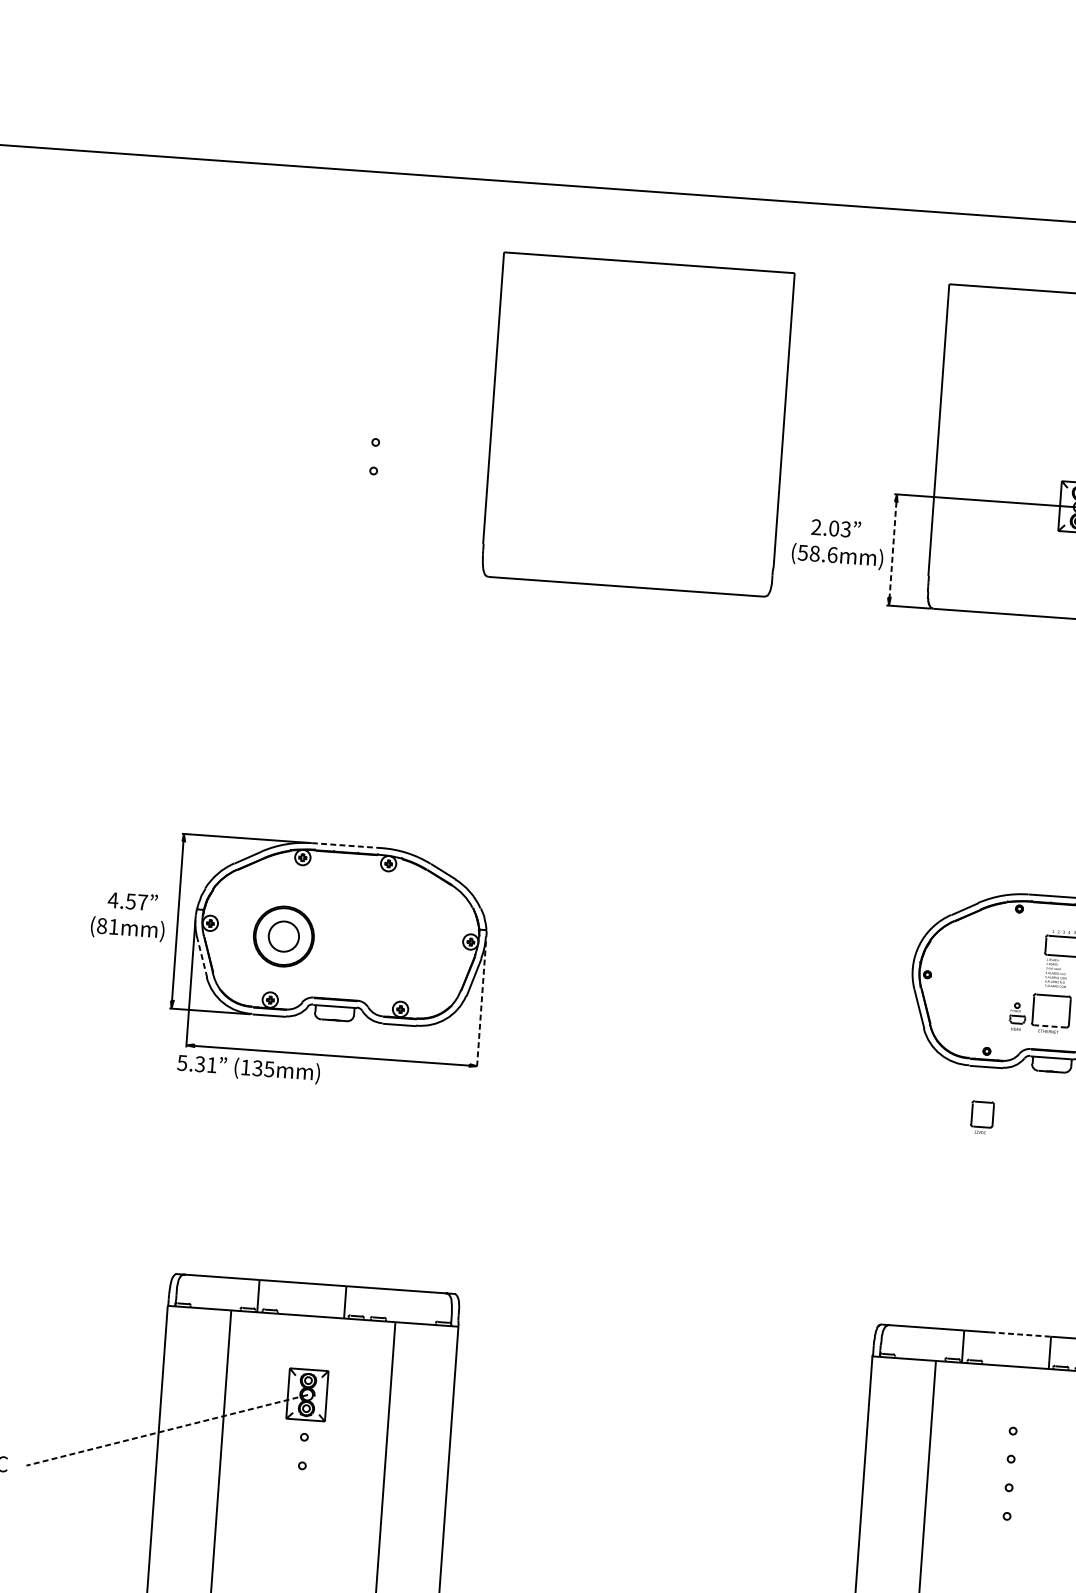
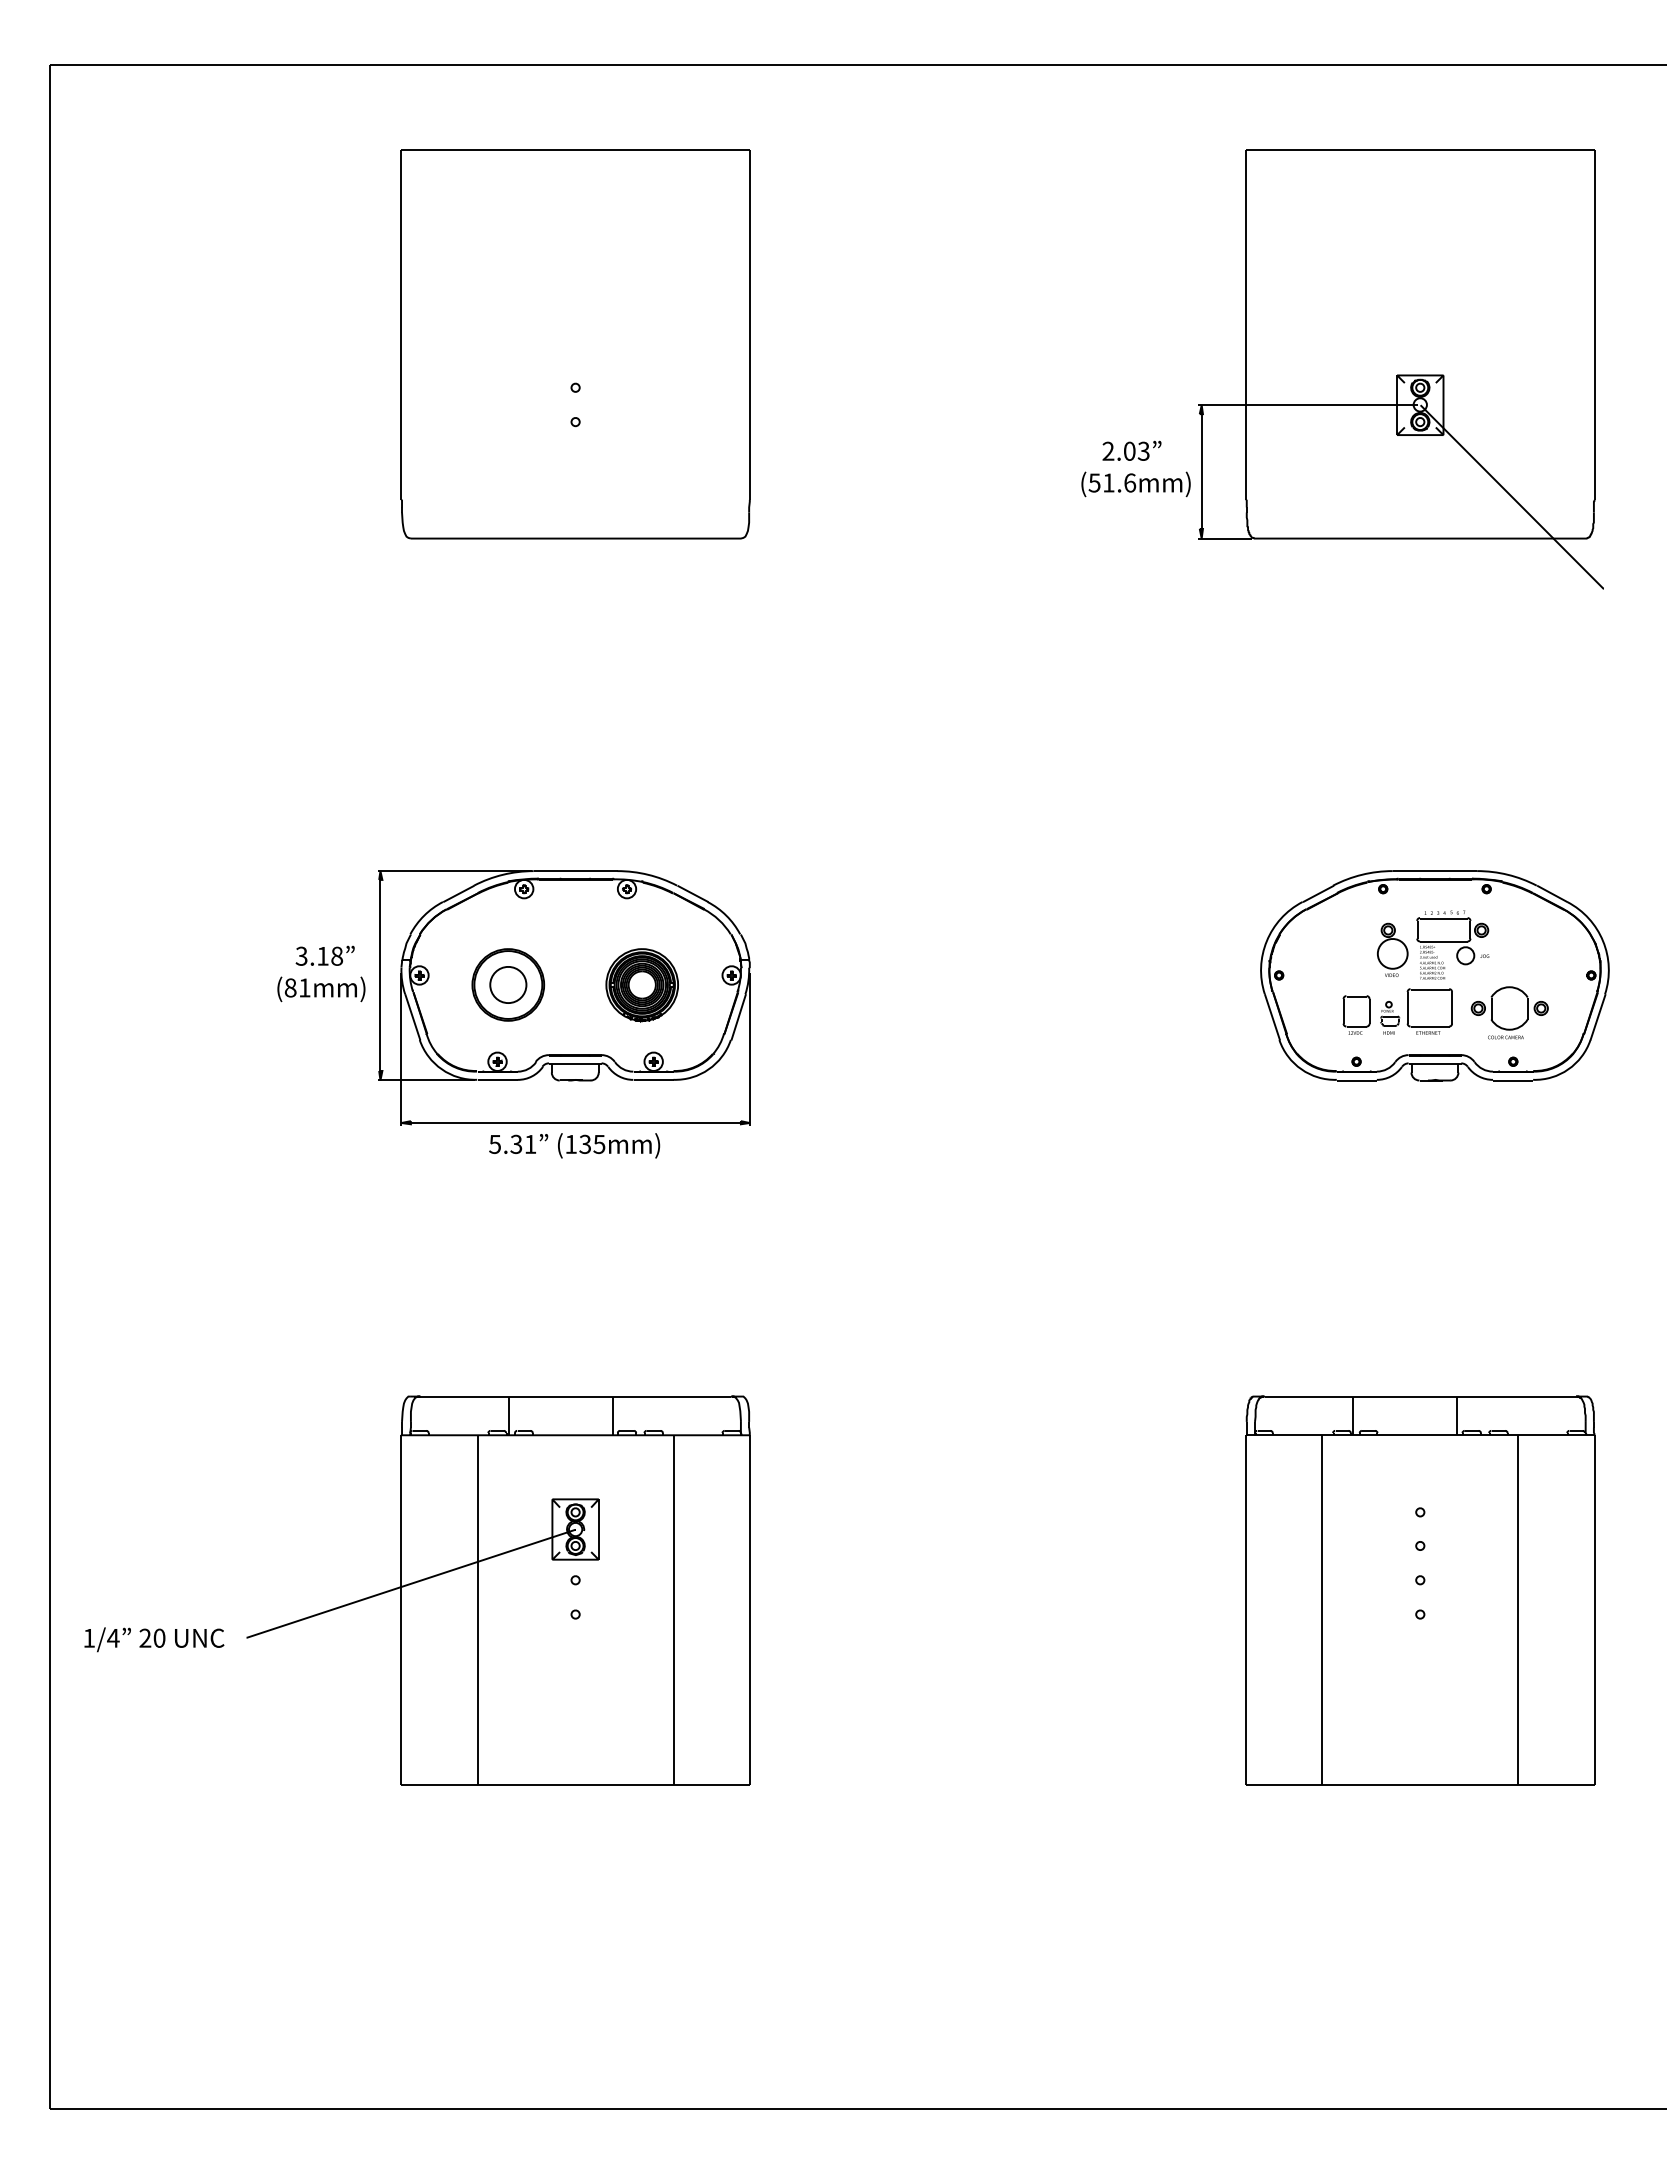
part: (637, 424) -> (575, 344), moved
line: (892, 550) -> (1201, 472), dashed -> solid
text: (814, 553) -> (1108, 482), (58.6mm) -> (51.6mm)
line: (346, 845) -> (575, 871), dashed -> solid
text: (128, 900) -> (319, 955), 4.57 -> 3.18
part: (394, 945) -> (641, 985), added
line: (202, 957) -> (412, 1016), dashed -> solid
part: (1023, 959) -> (1392, 949), added
line: (481, 1004) -> (749, 1049), dashed -> solid
line: (1049, 1026) -> (1429, 1026), dashed -> solid
text: (248, 1068) -> (574, 1145), moved
part: (982, 1117) -> (1356, 1014), moved
line: (1020, 1334) -> (1420, 1396), dashed -> solid
line: (166, 1430) -> (410, 1584), dashed -> solid

